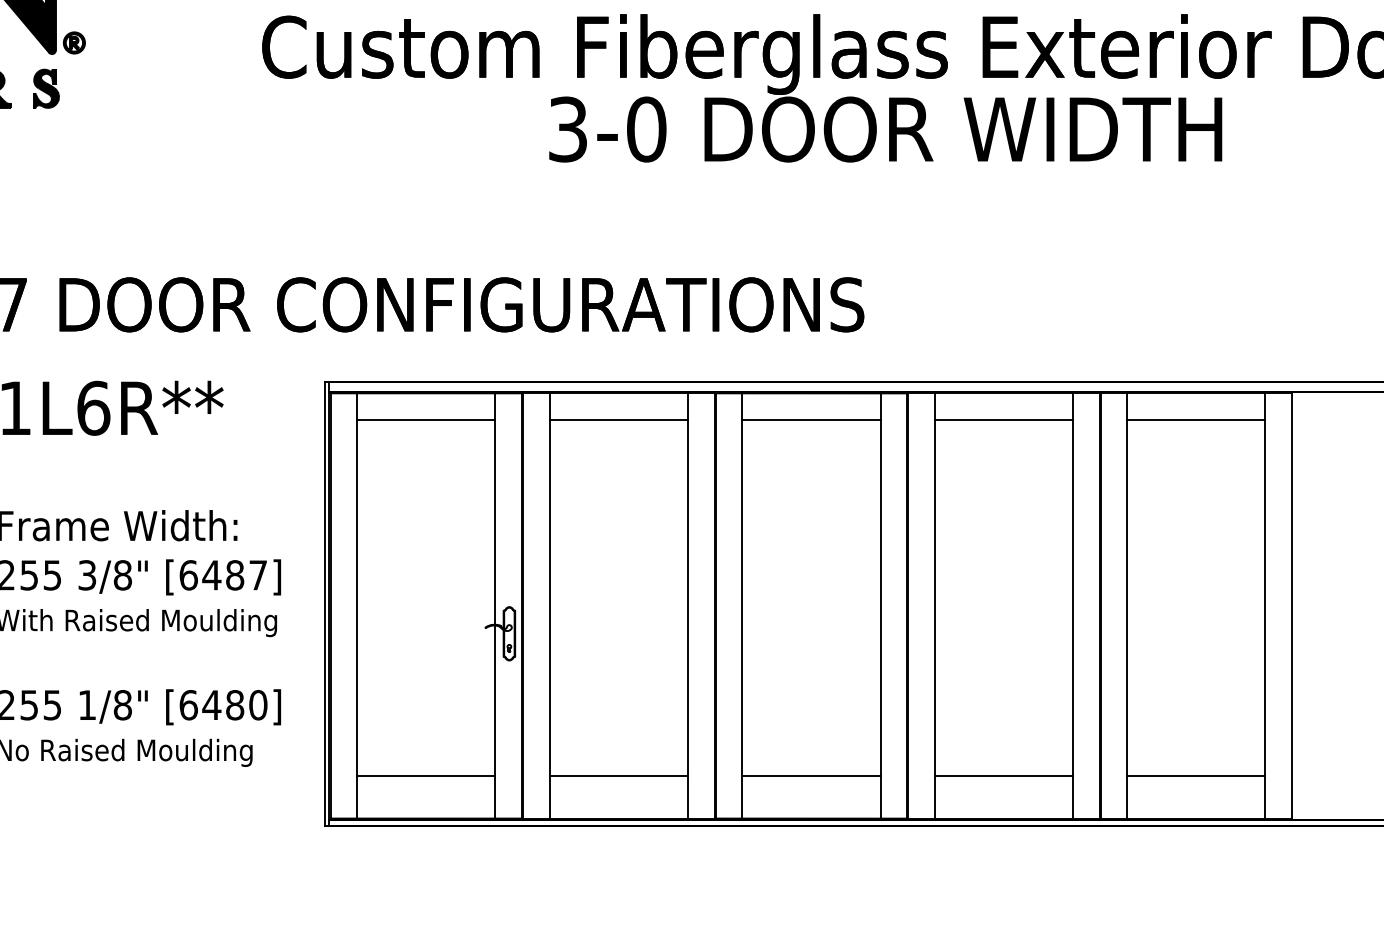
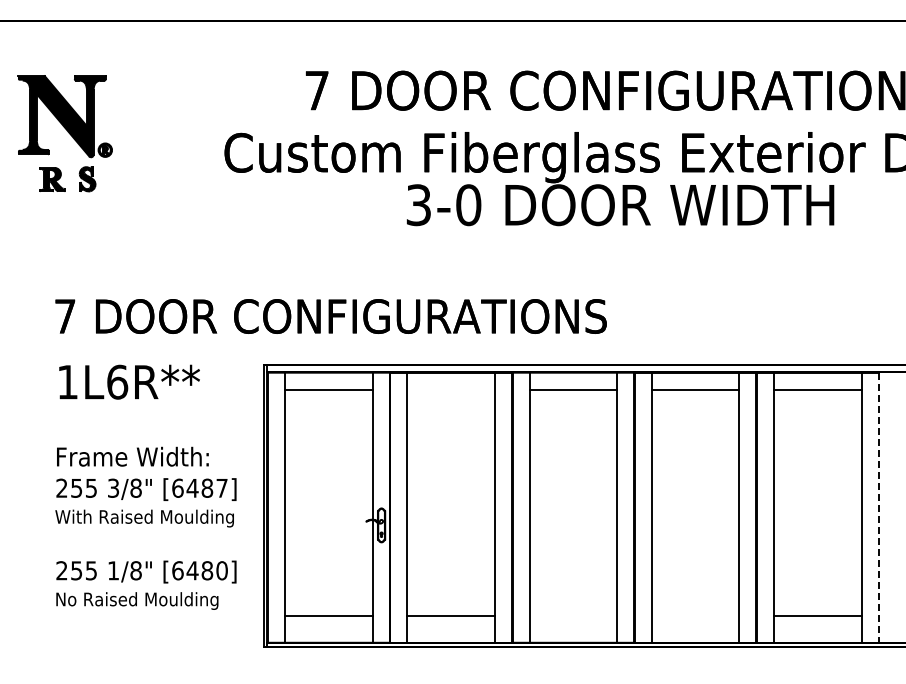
line: (617, 419) -> (450, 389), removed
line: (1291, 607) -> (878, 508), solid -> dashed
line: (811, 775) -> (573, 615), removed
line: (1003, 775) -> (695, 615), removed

